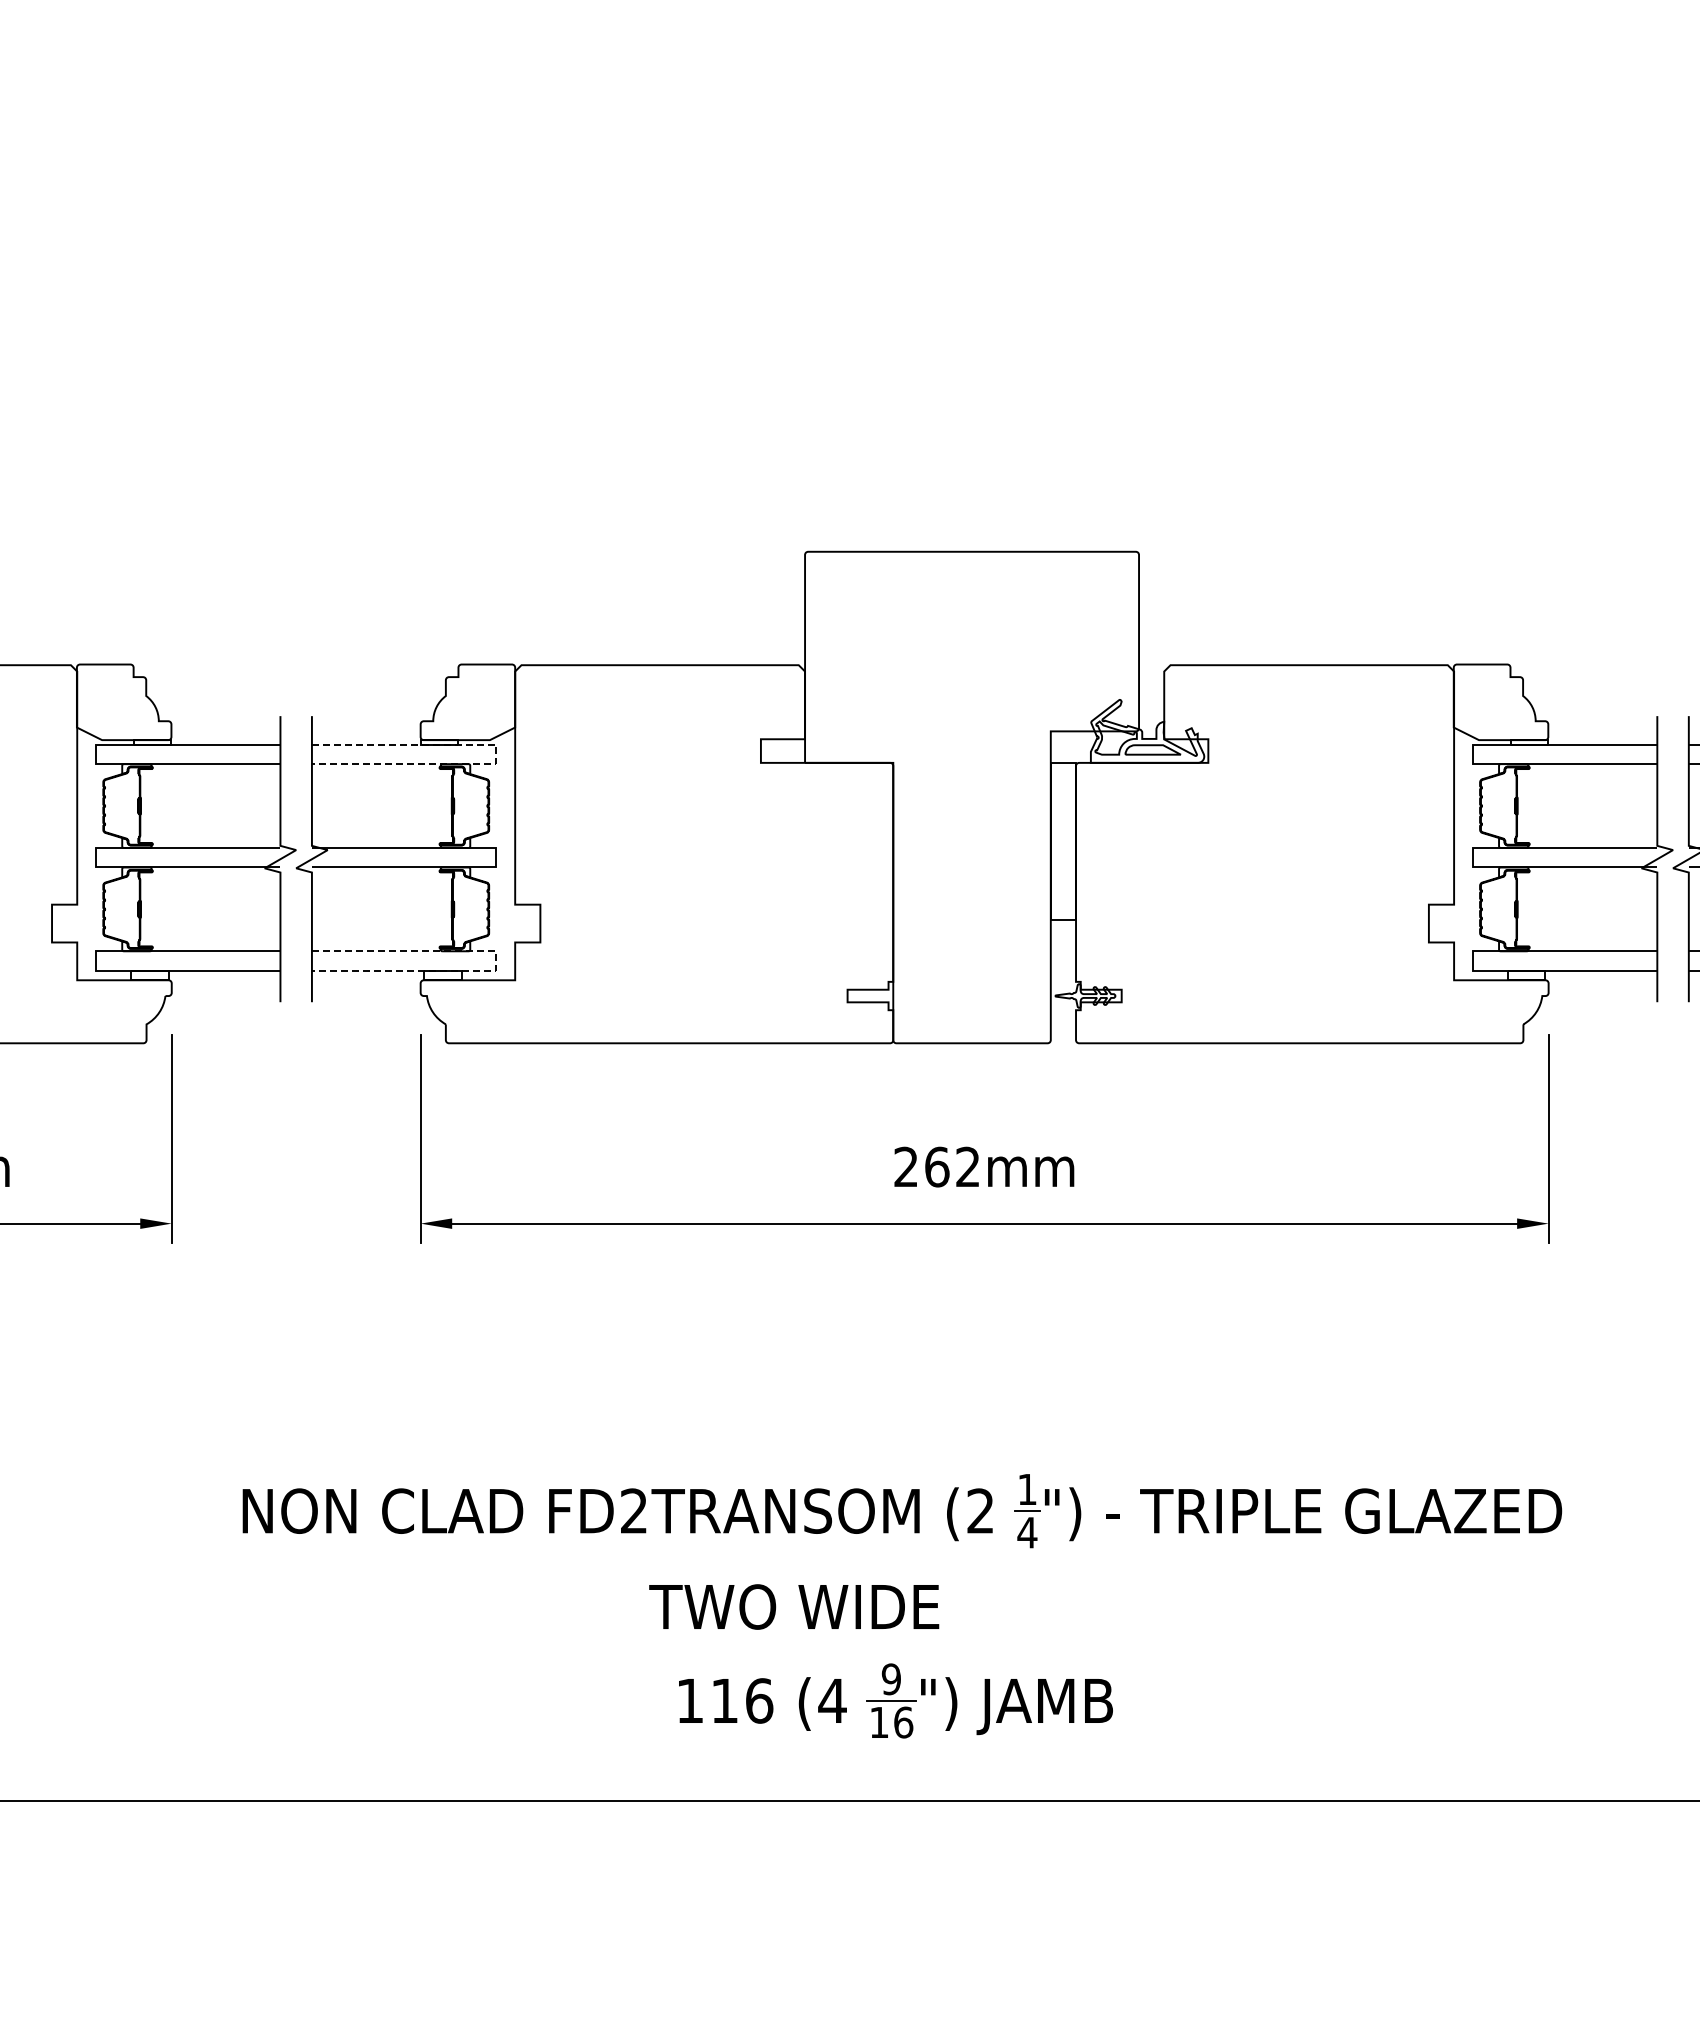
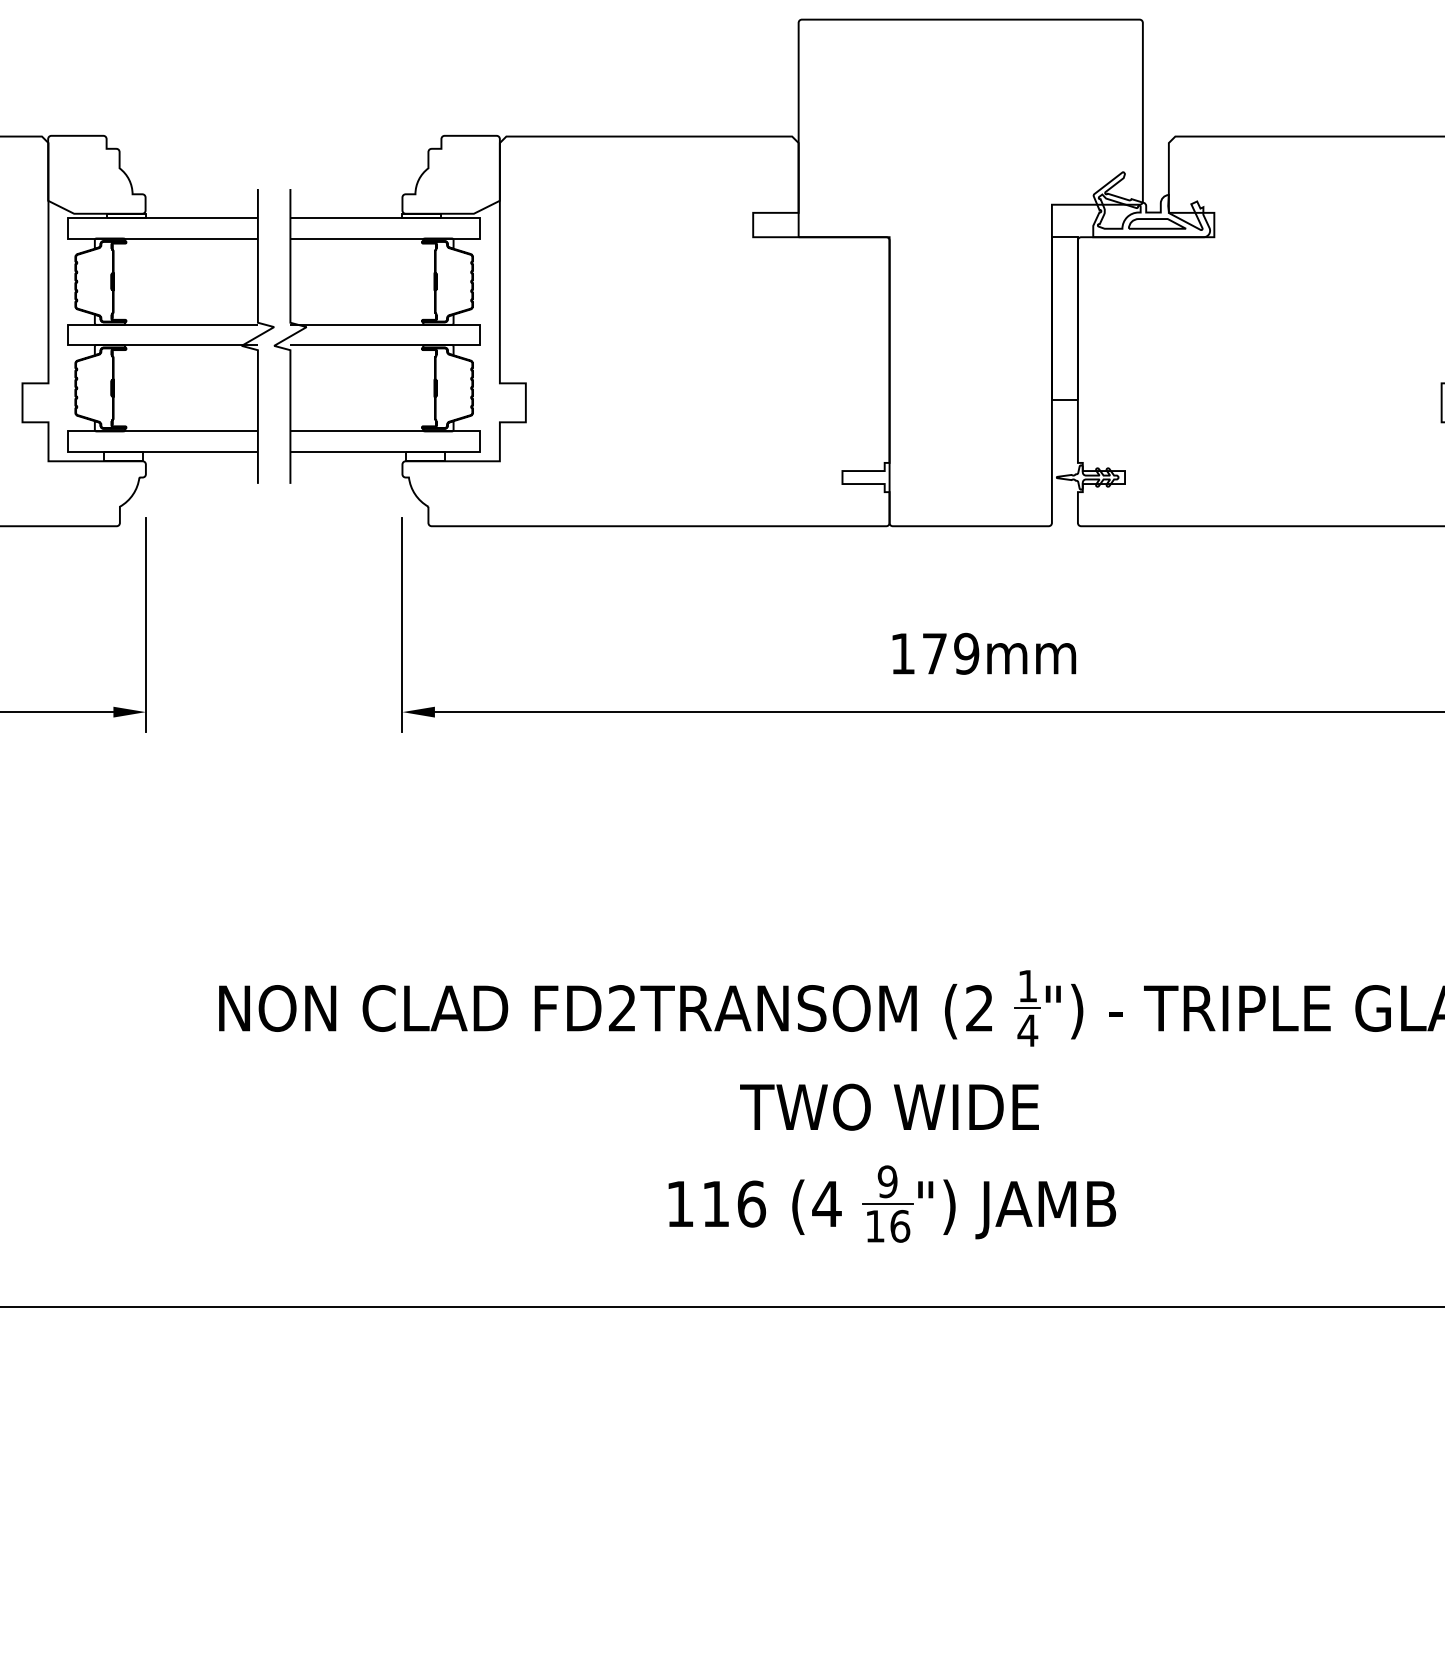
line: (496, 754) -> (480, 228), dashed -> solid
line: (496, 961) -> (480, 441), dashed -> solid
text: (937, 1166) -> (935, 653), 262mm -> 179mm
text: (794, 1606) -> (889, 1106), moved

